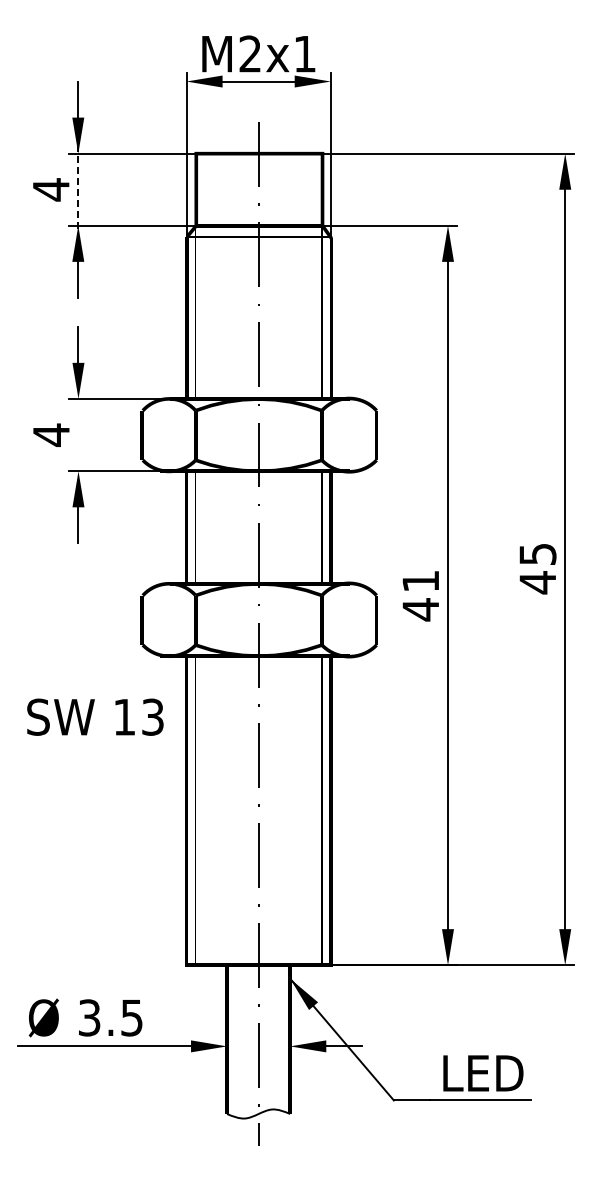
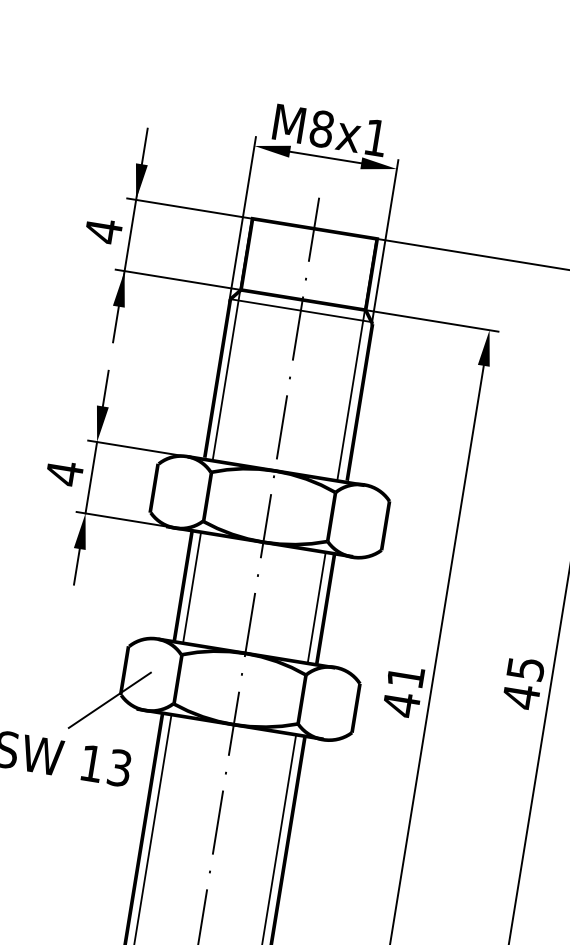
text: (250, 53) -> (322, 128), M2x1 -> M8x1
line: (78, 190) -> (130, 236), dashed -> solid
line: (78, 434) -> (91, 477), added
line: (132, 651) -> (110, 699), added

